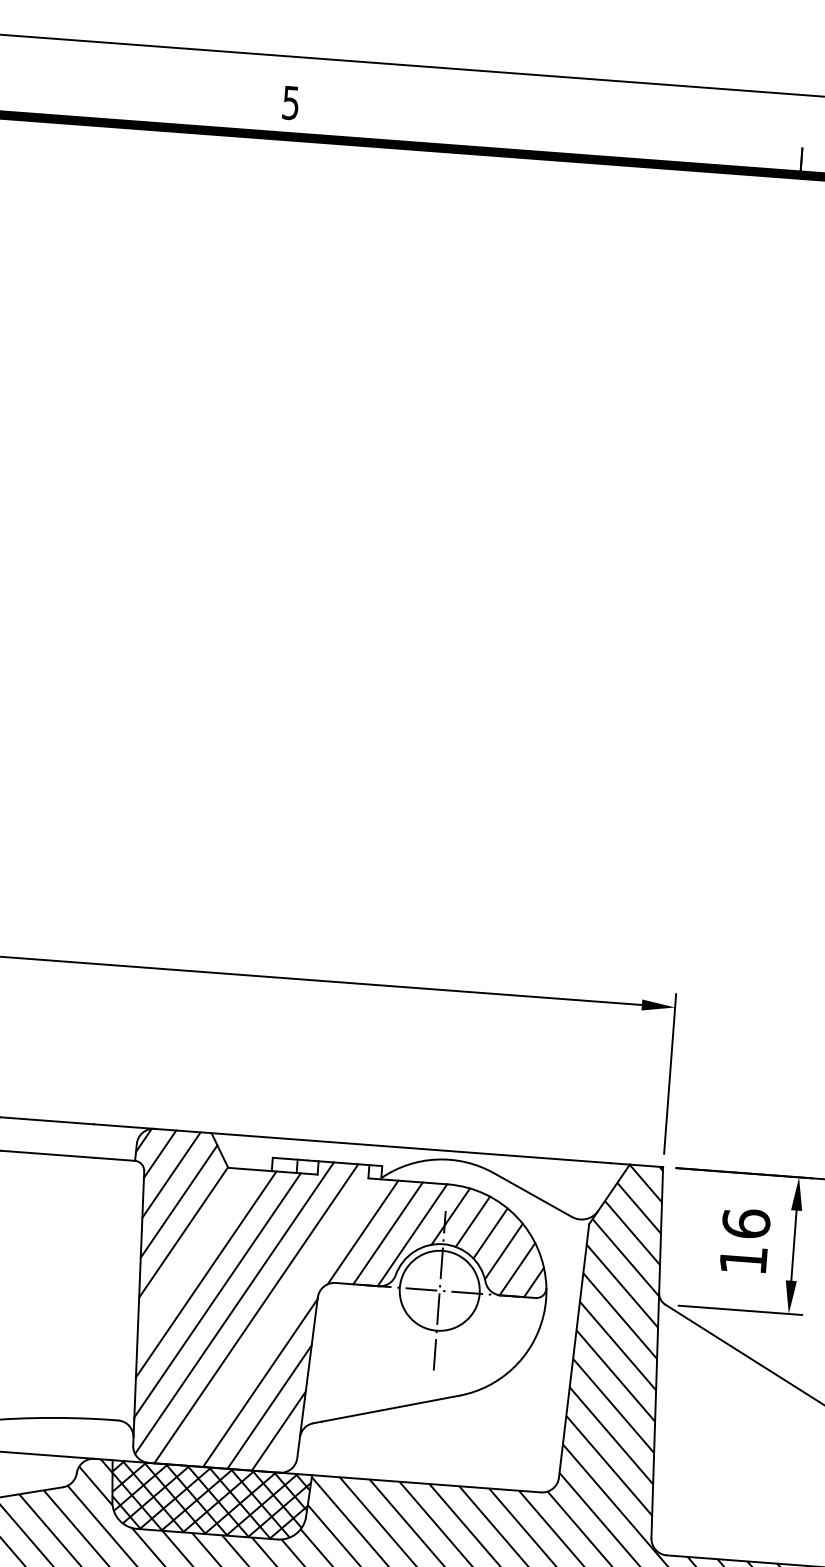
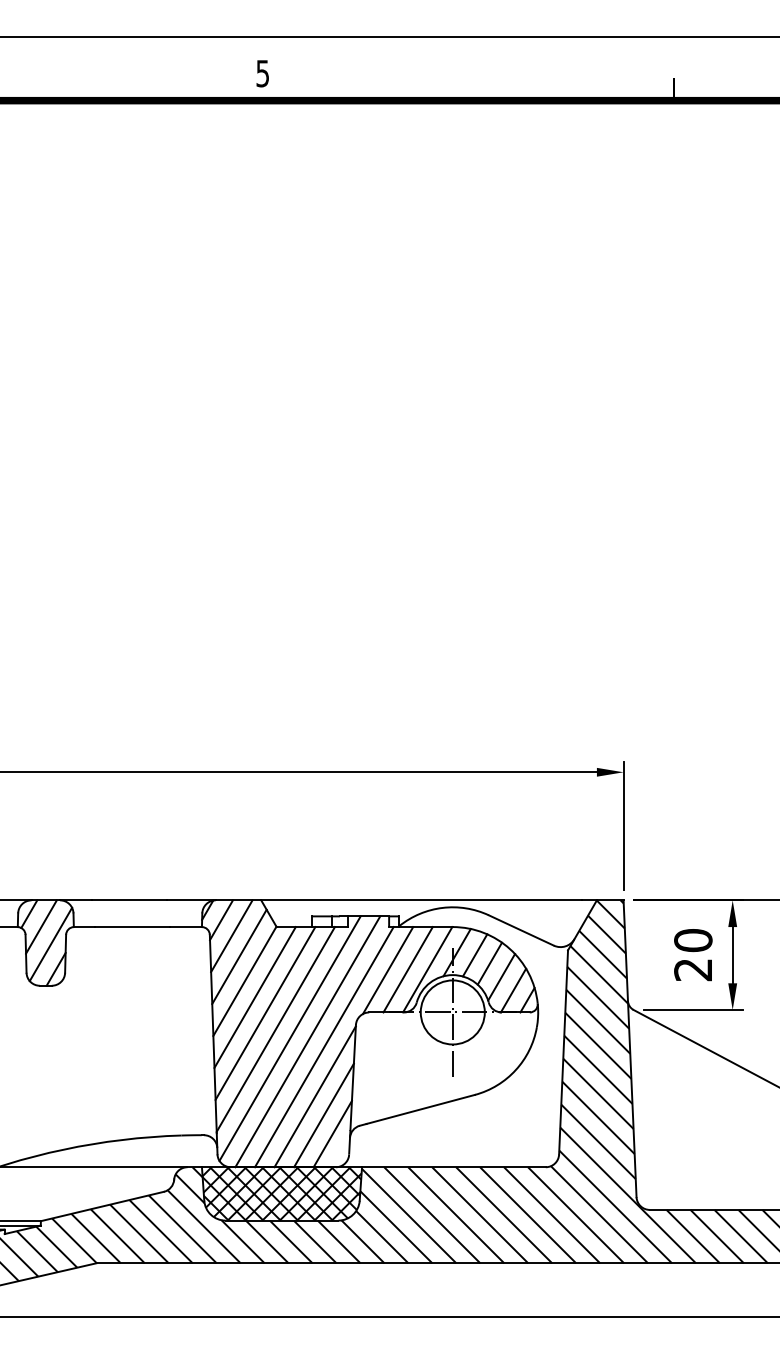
text: (745, 1241) -> (693, 954), 16 -> 20
line: (194, 1253) -> (254, 997), added
line: (275, 1322) -> (323, 1047), added

